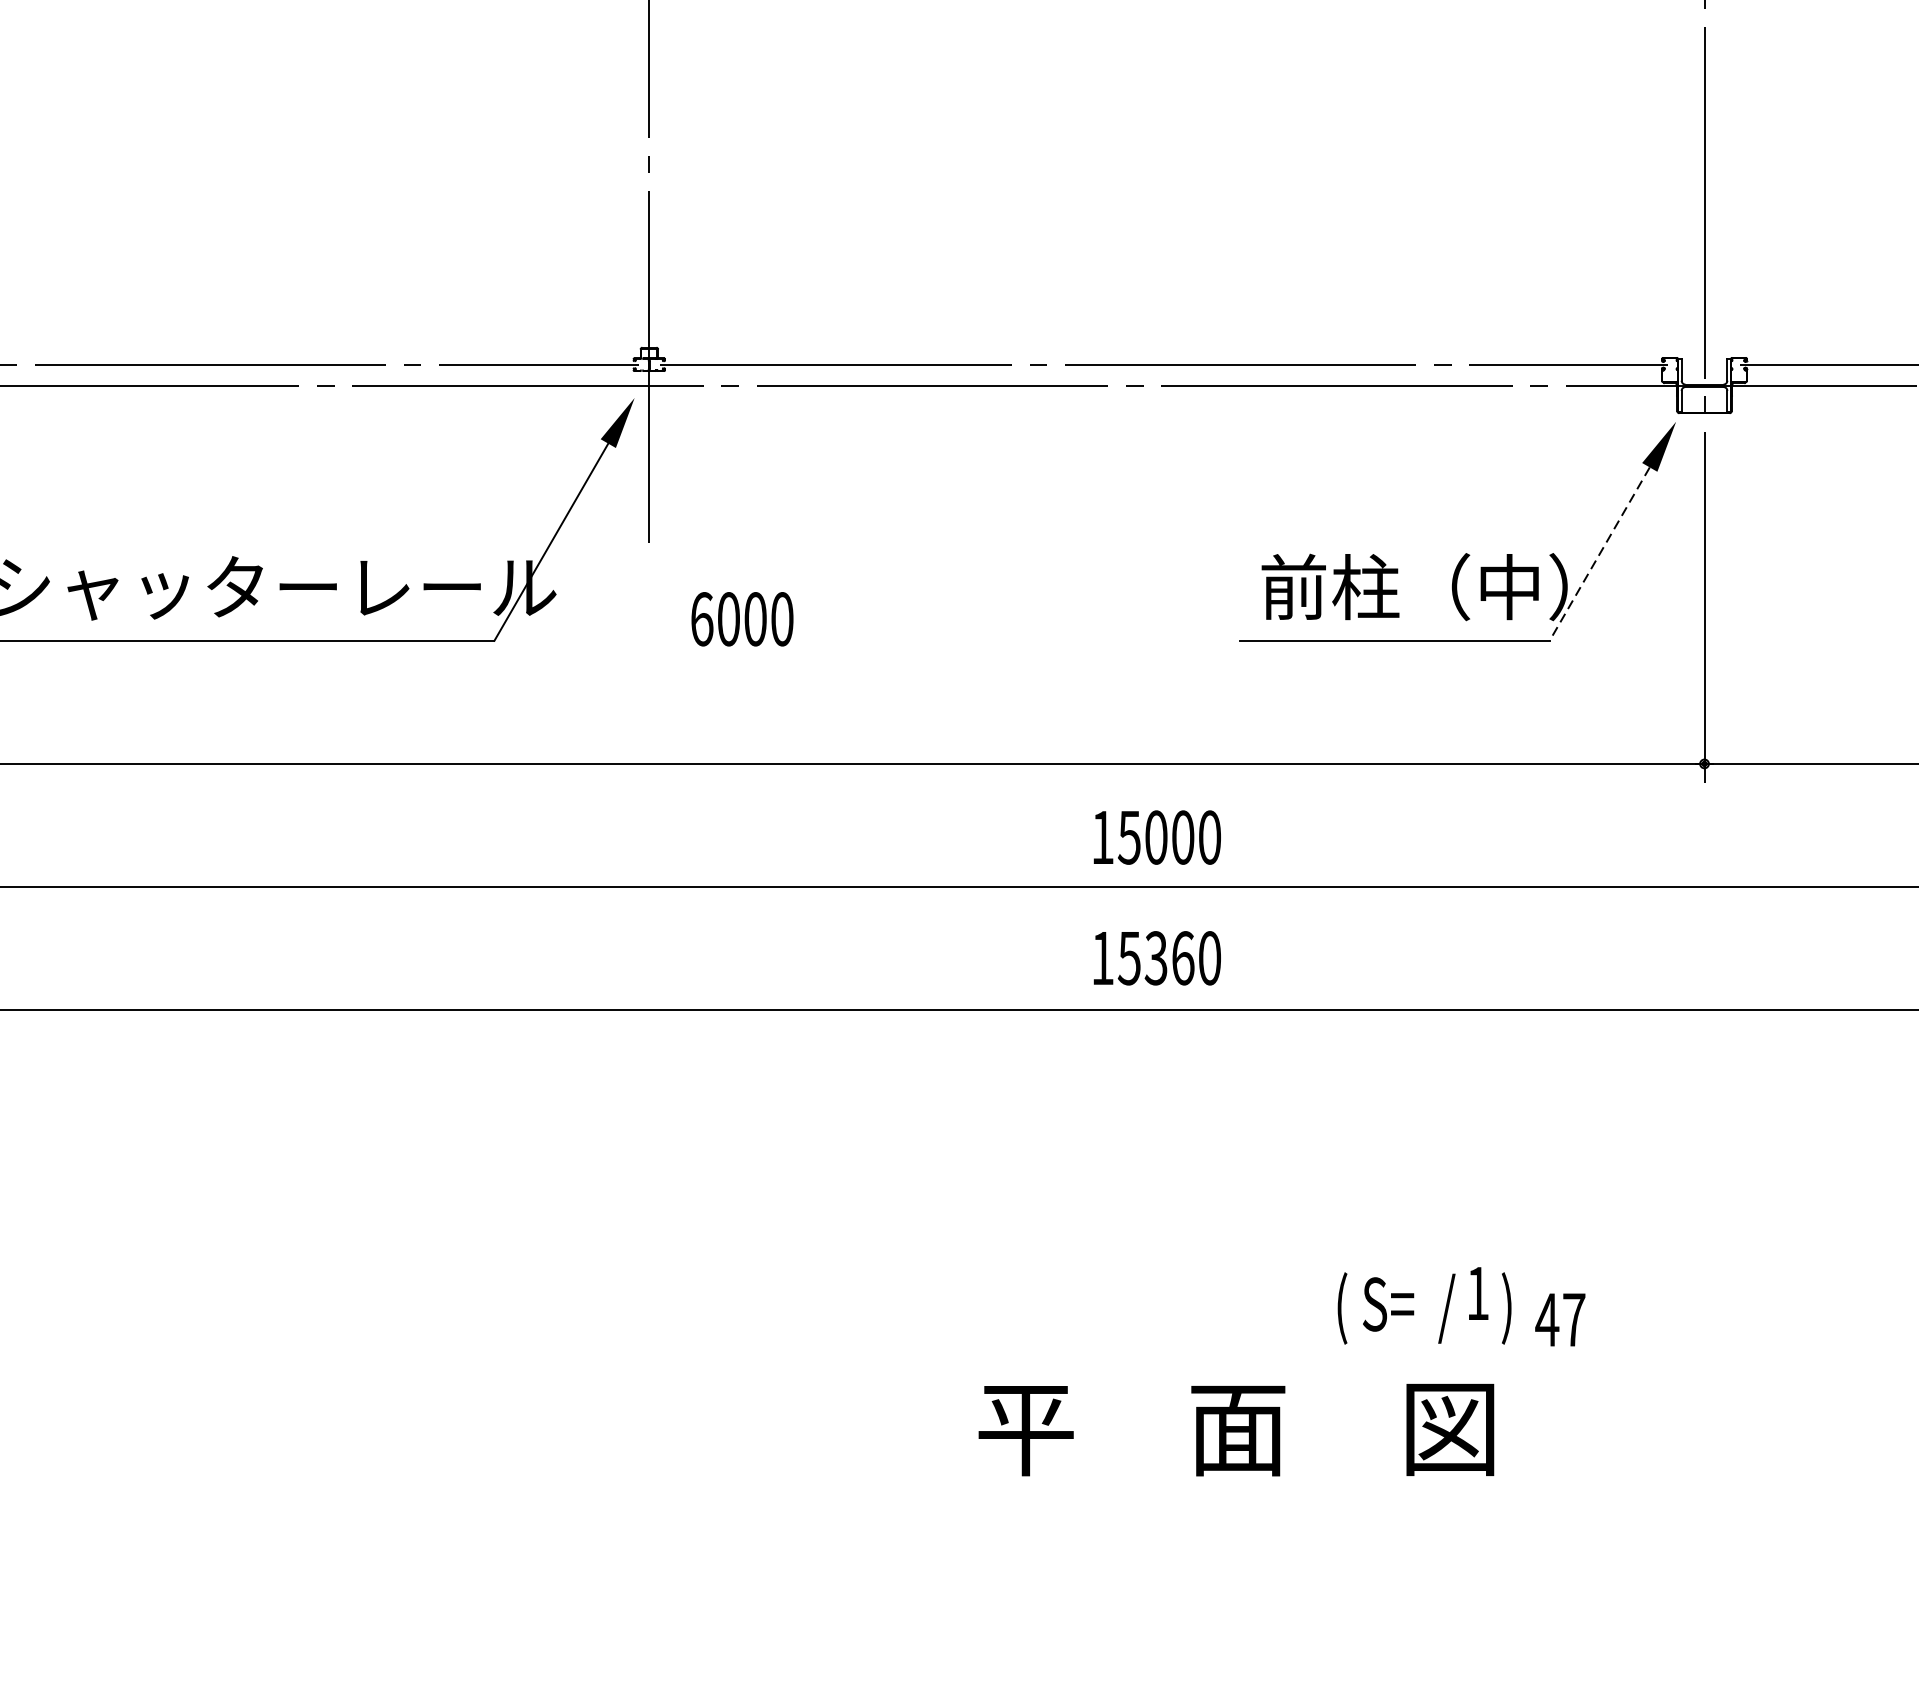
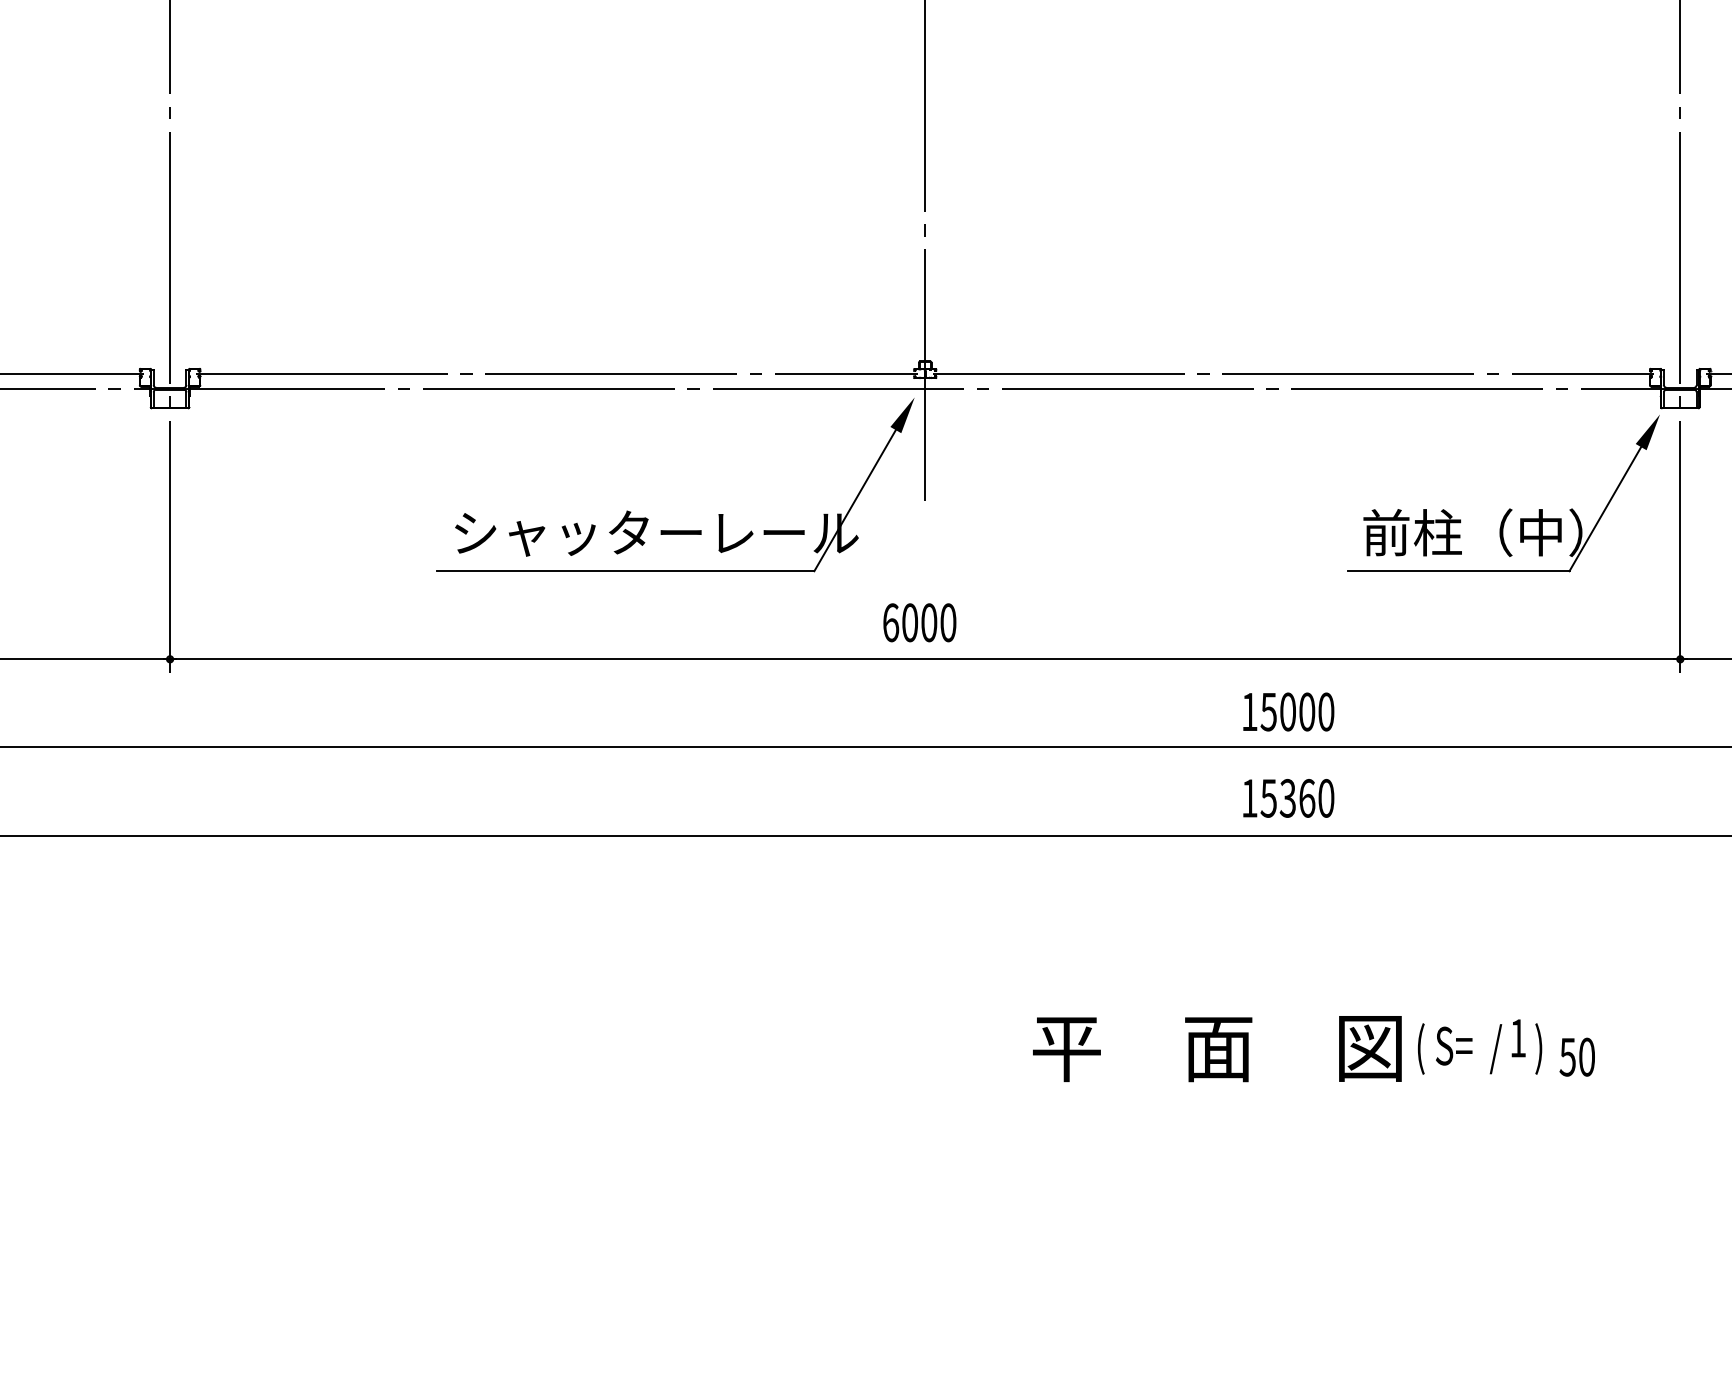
line: (1599, 554) -> (1605, 509), dashed -> solid
text: (741, 618) -> (919, 622), moved
text: (1560, 1318) -> (1577, 1056), 47 -> 50
text: (1236, 1430) -> (1217, 1049), moved

